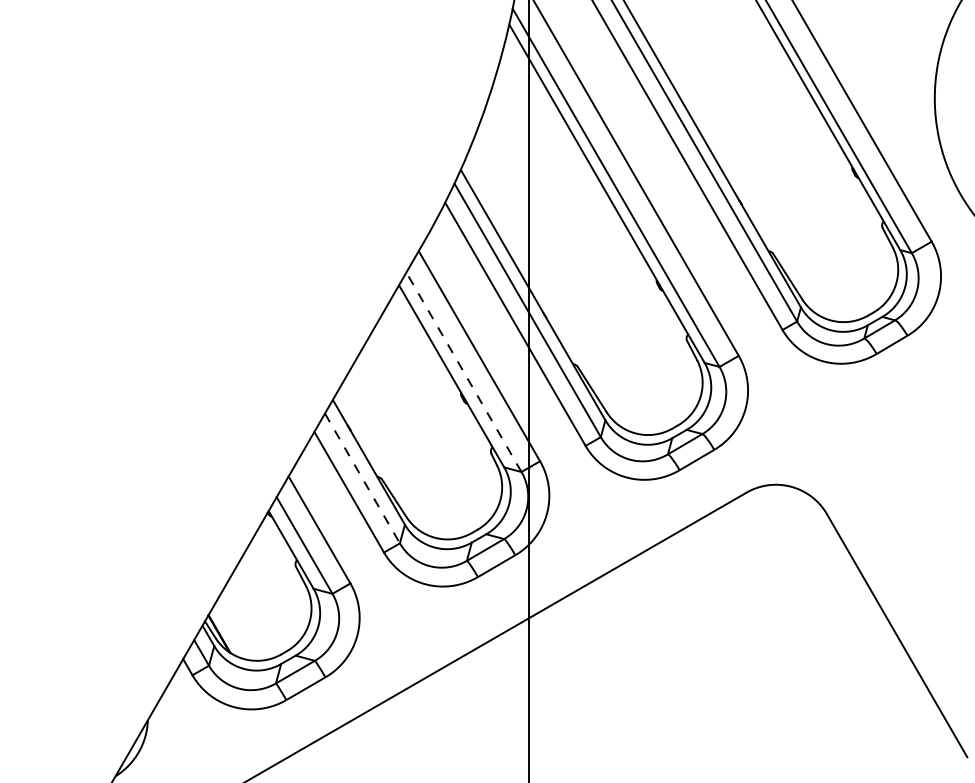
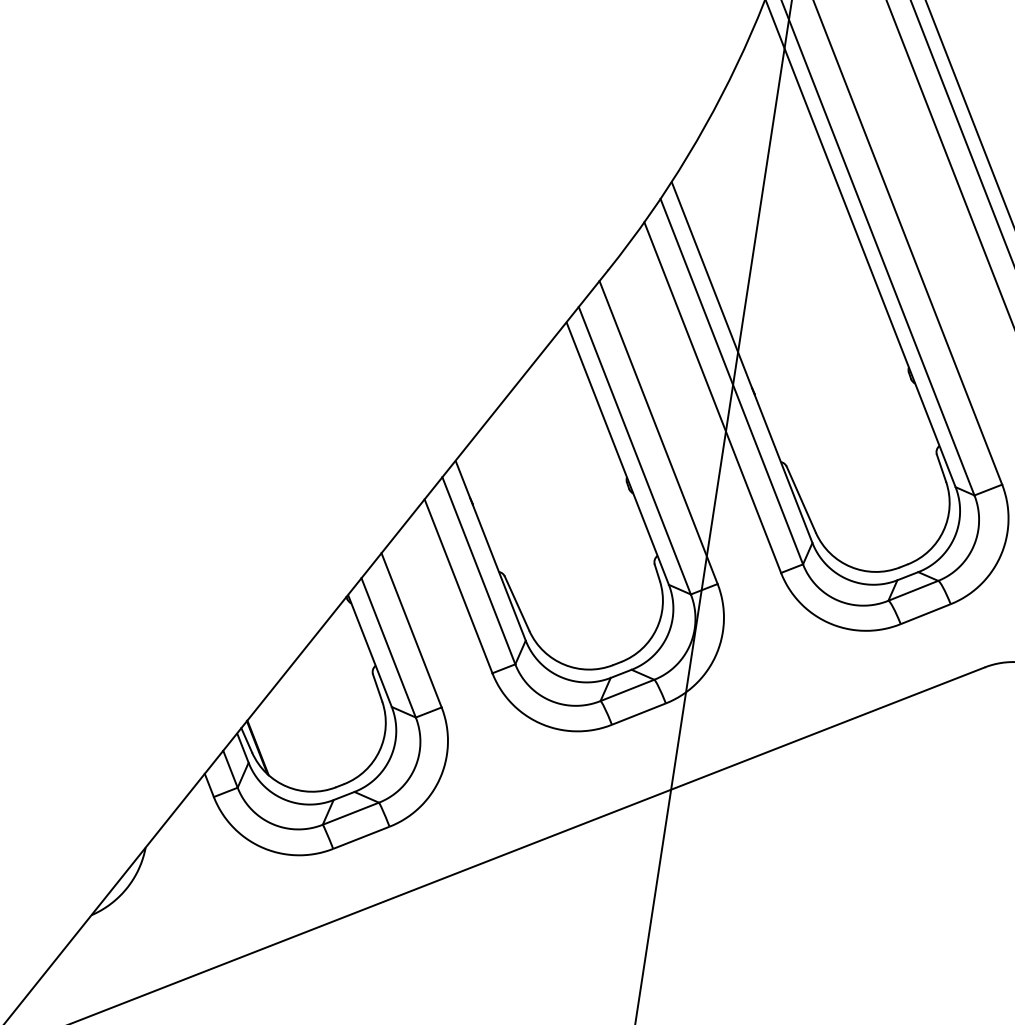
line: (463, 371) -> (634, 449), dashed -> solid
line: (362, 478) -> (478, 570), dashed -> solid

